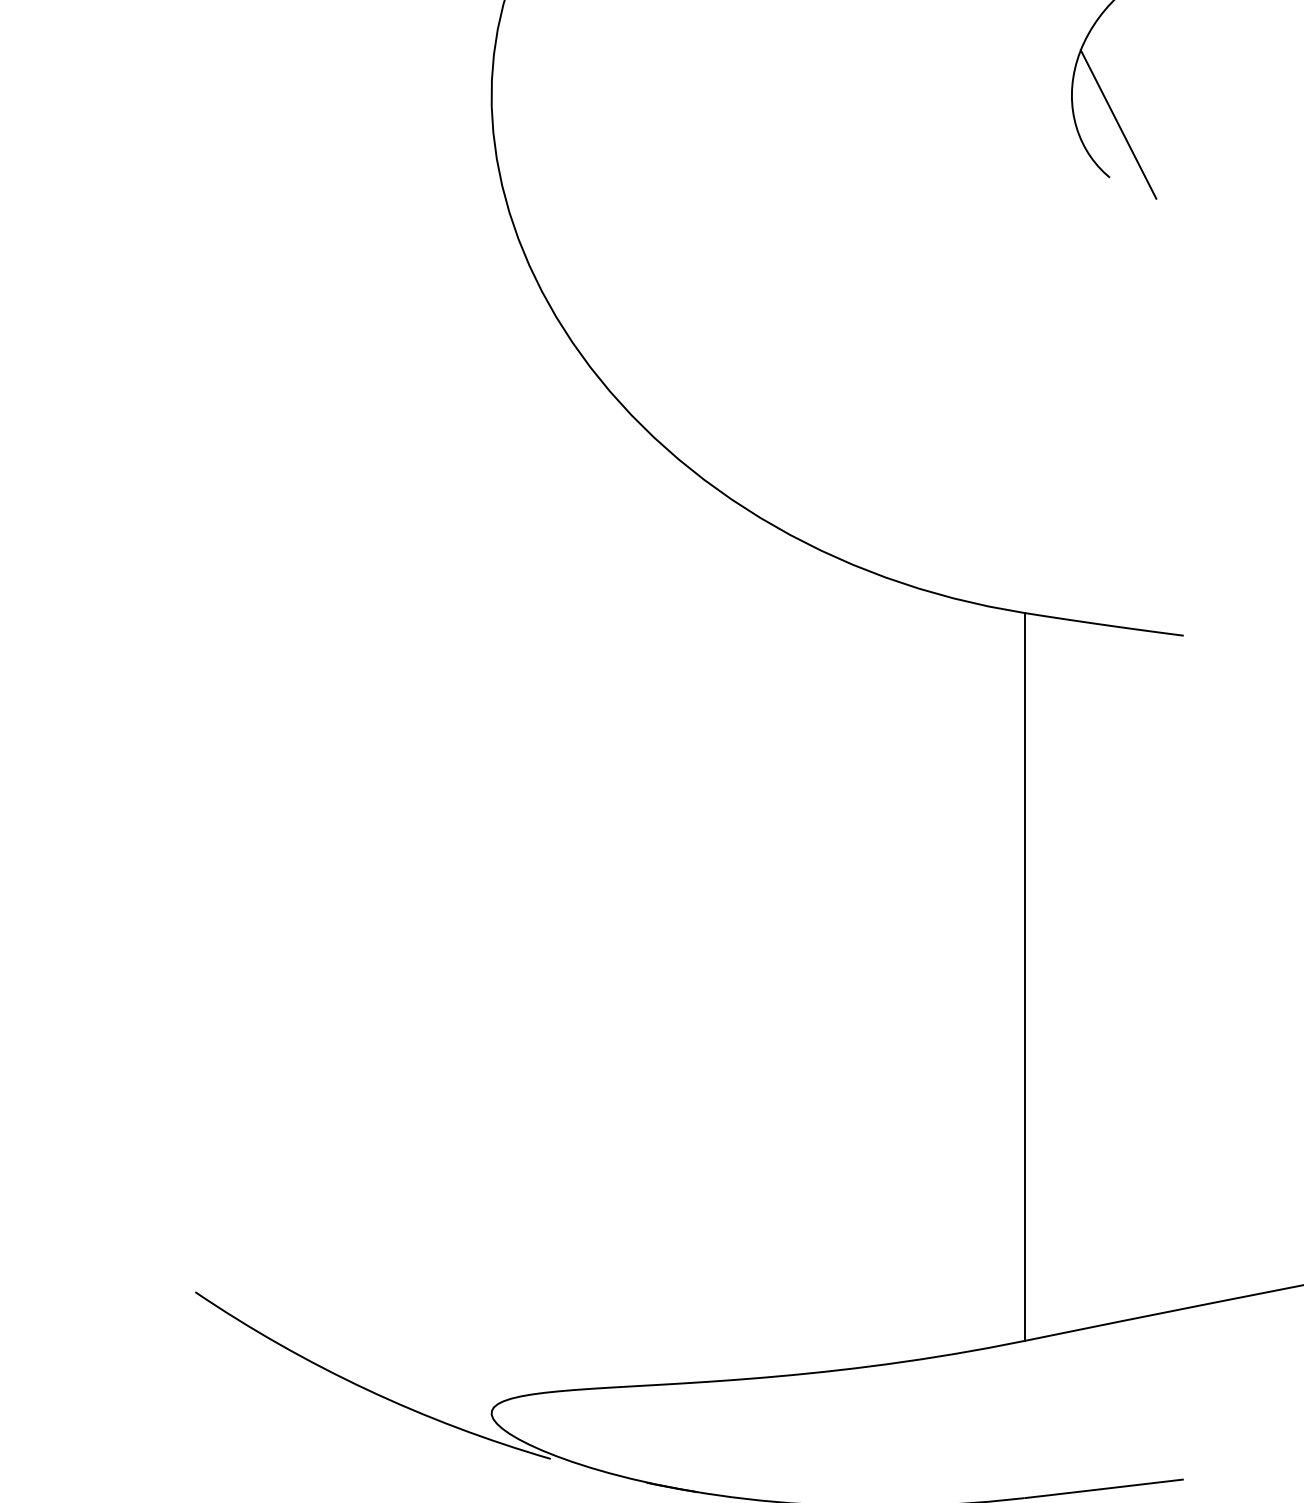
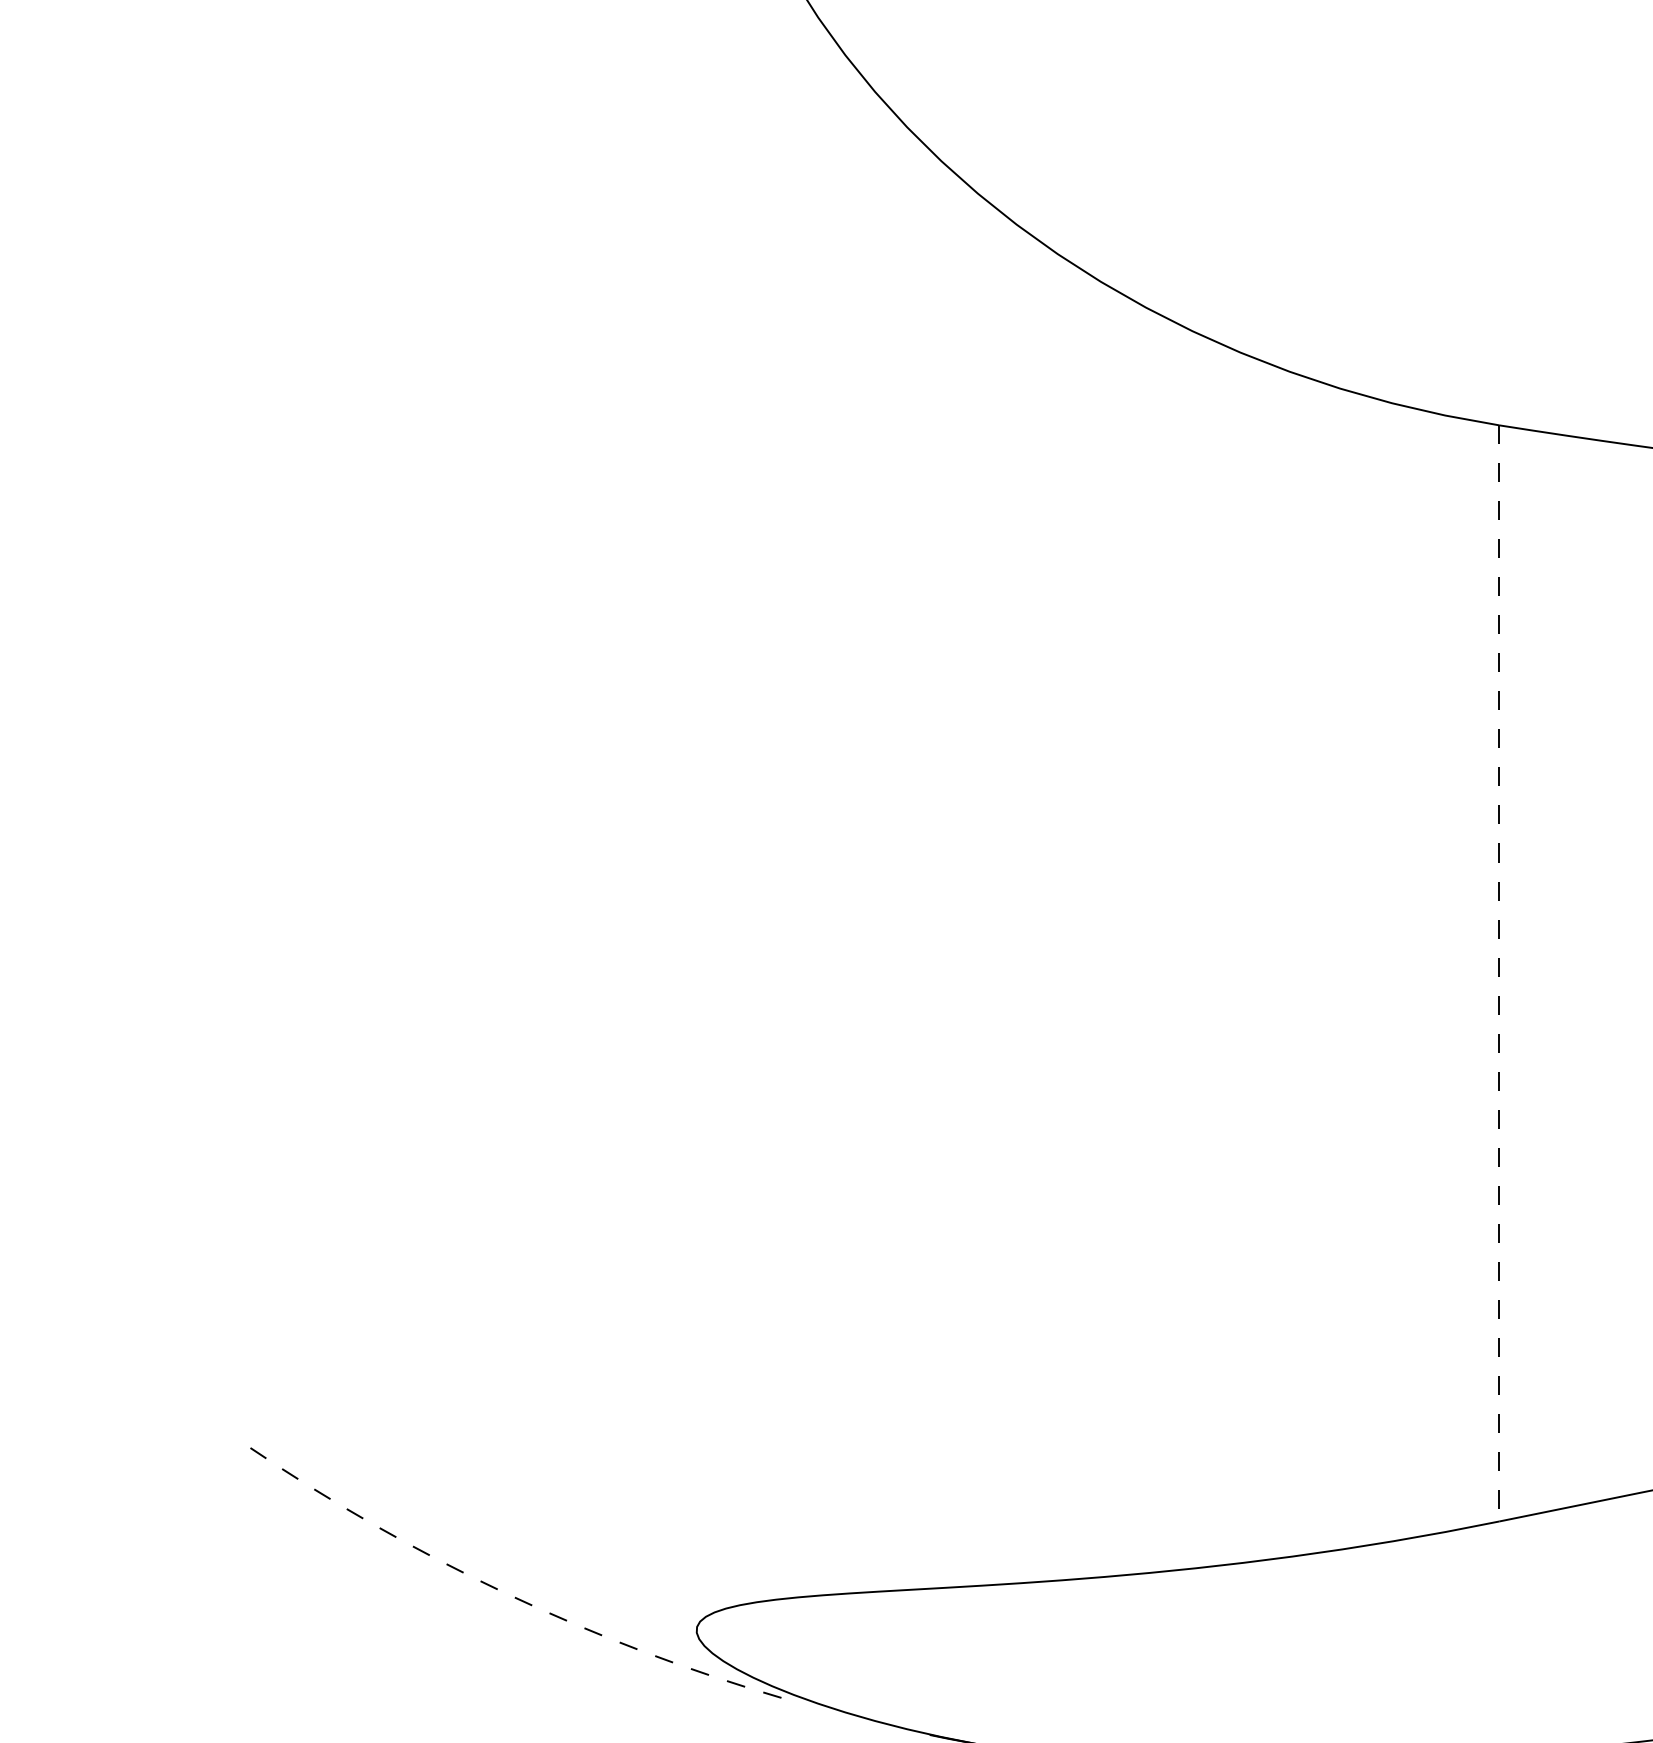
line: (1024, 976) -> (1499, 972), solid -> dashed
arc: (366, 1389) -> (508, 1594), solid -> dashed

